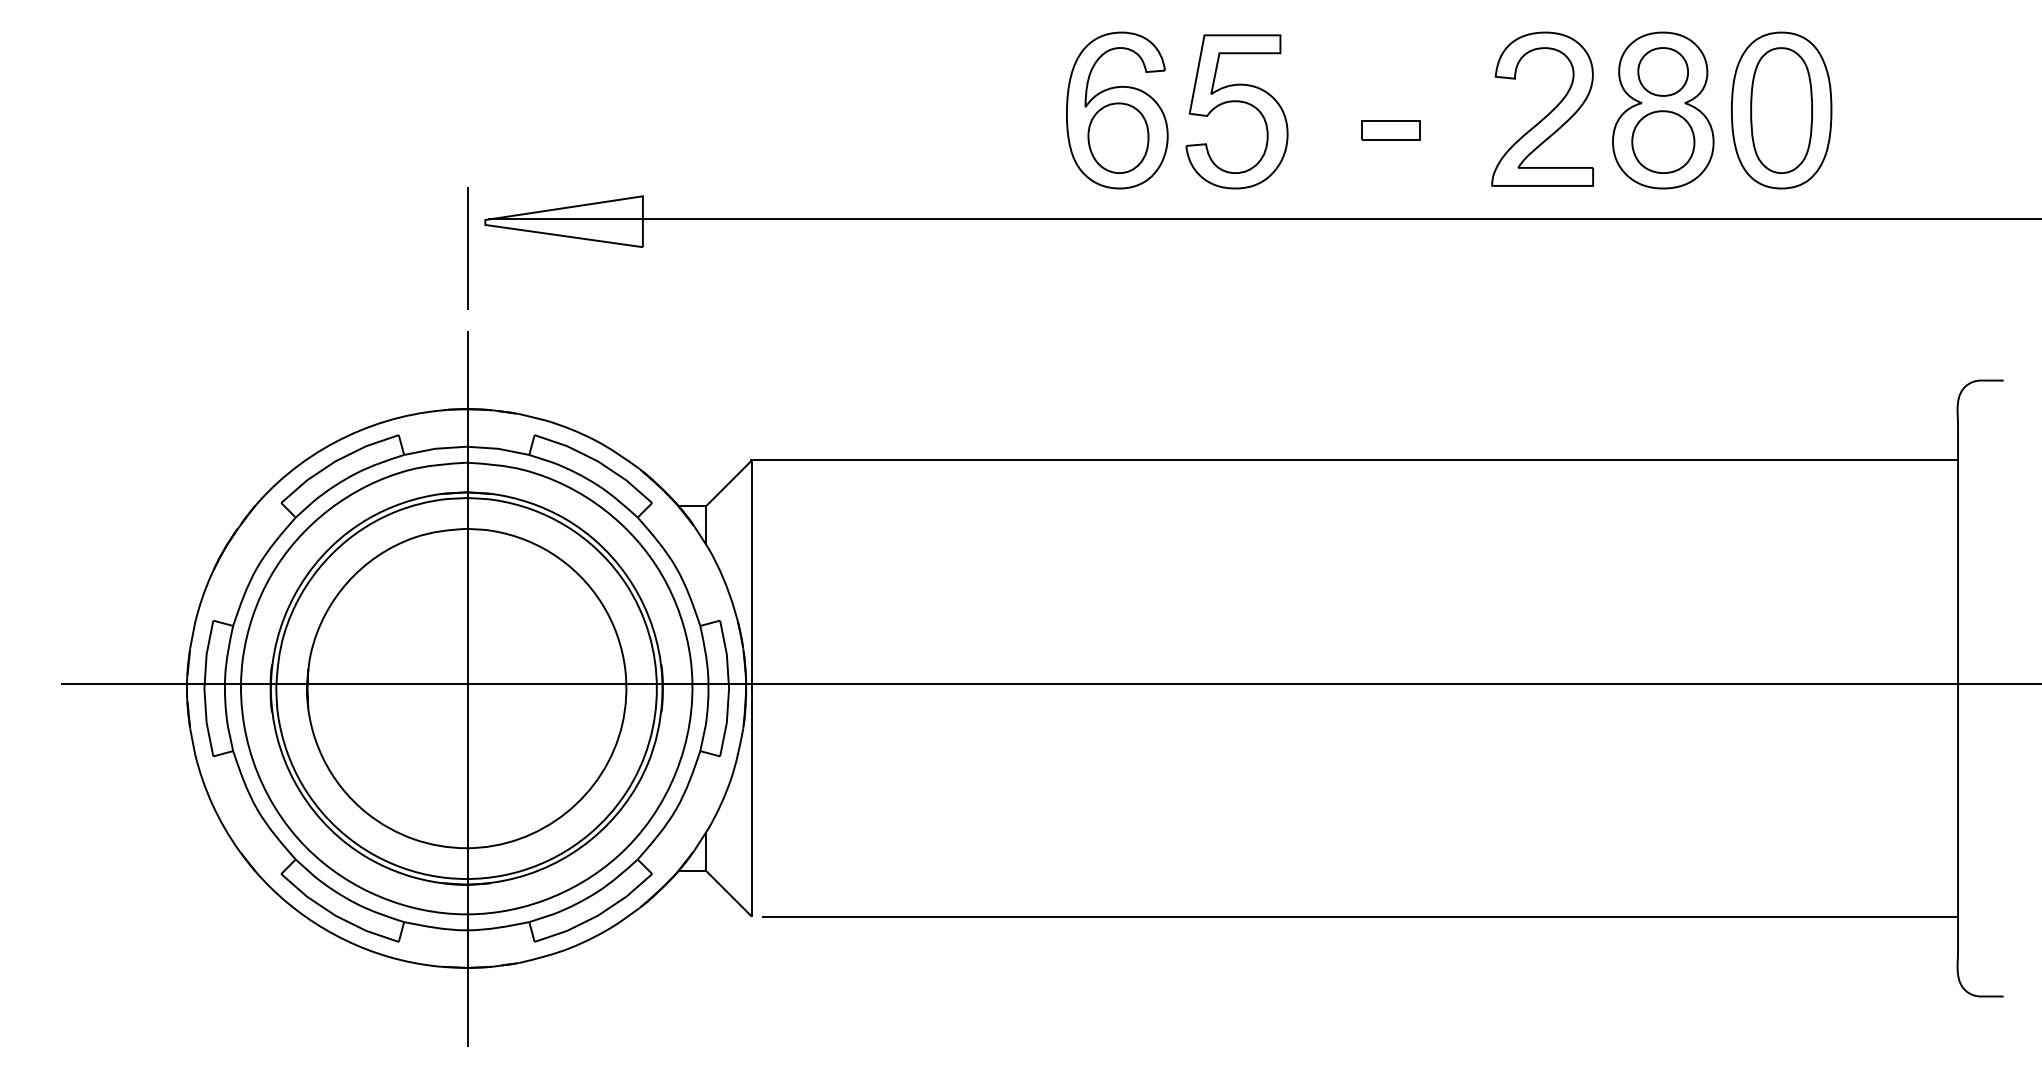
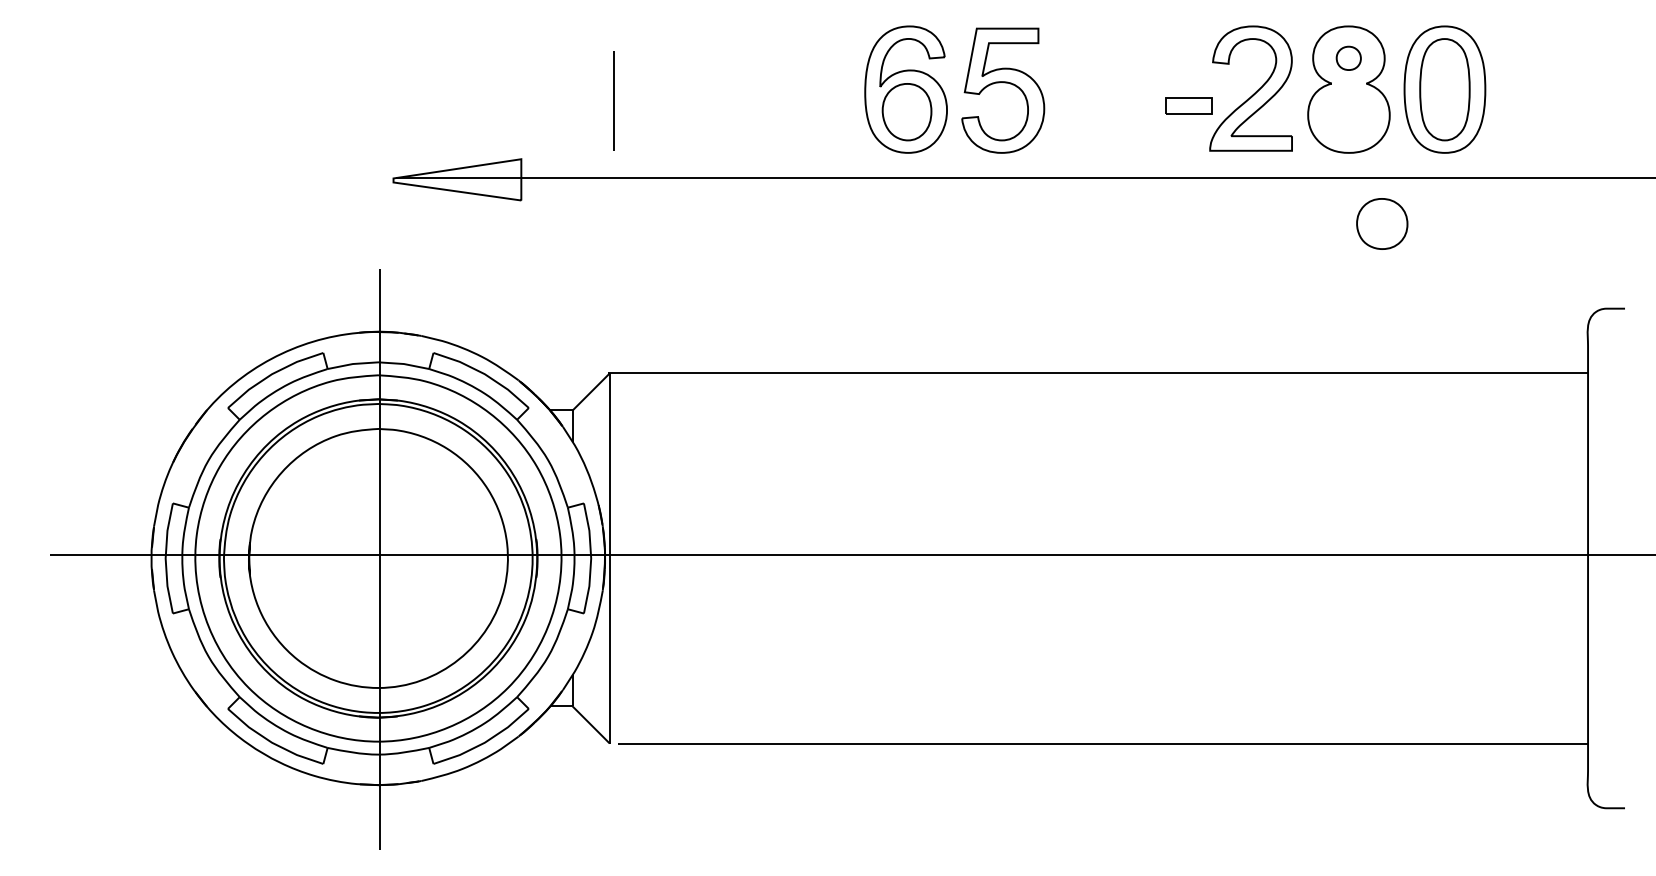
part: (1662, 71) -> (1348, 57), size x0.6
part: (1390, 130) -> (1188, 105), moved
part: (1663, 141) -> (1382, 223), moved
line: (467, 248) -> (613, 100), moved

